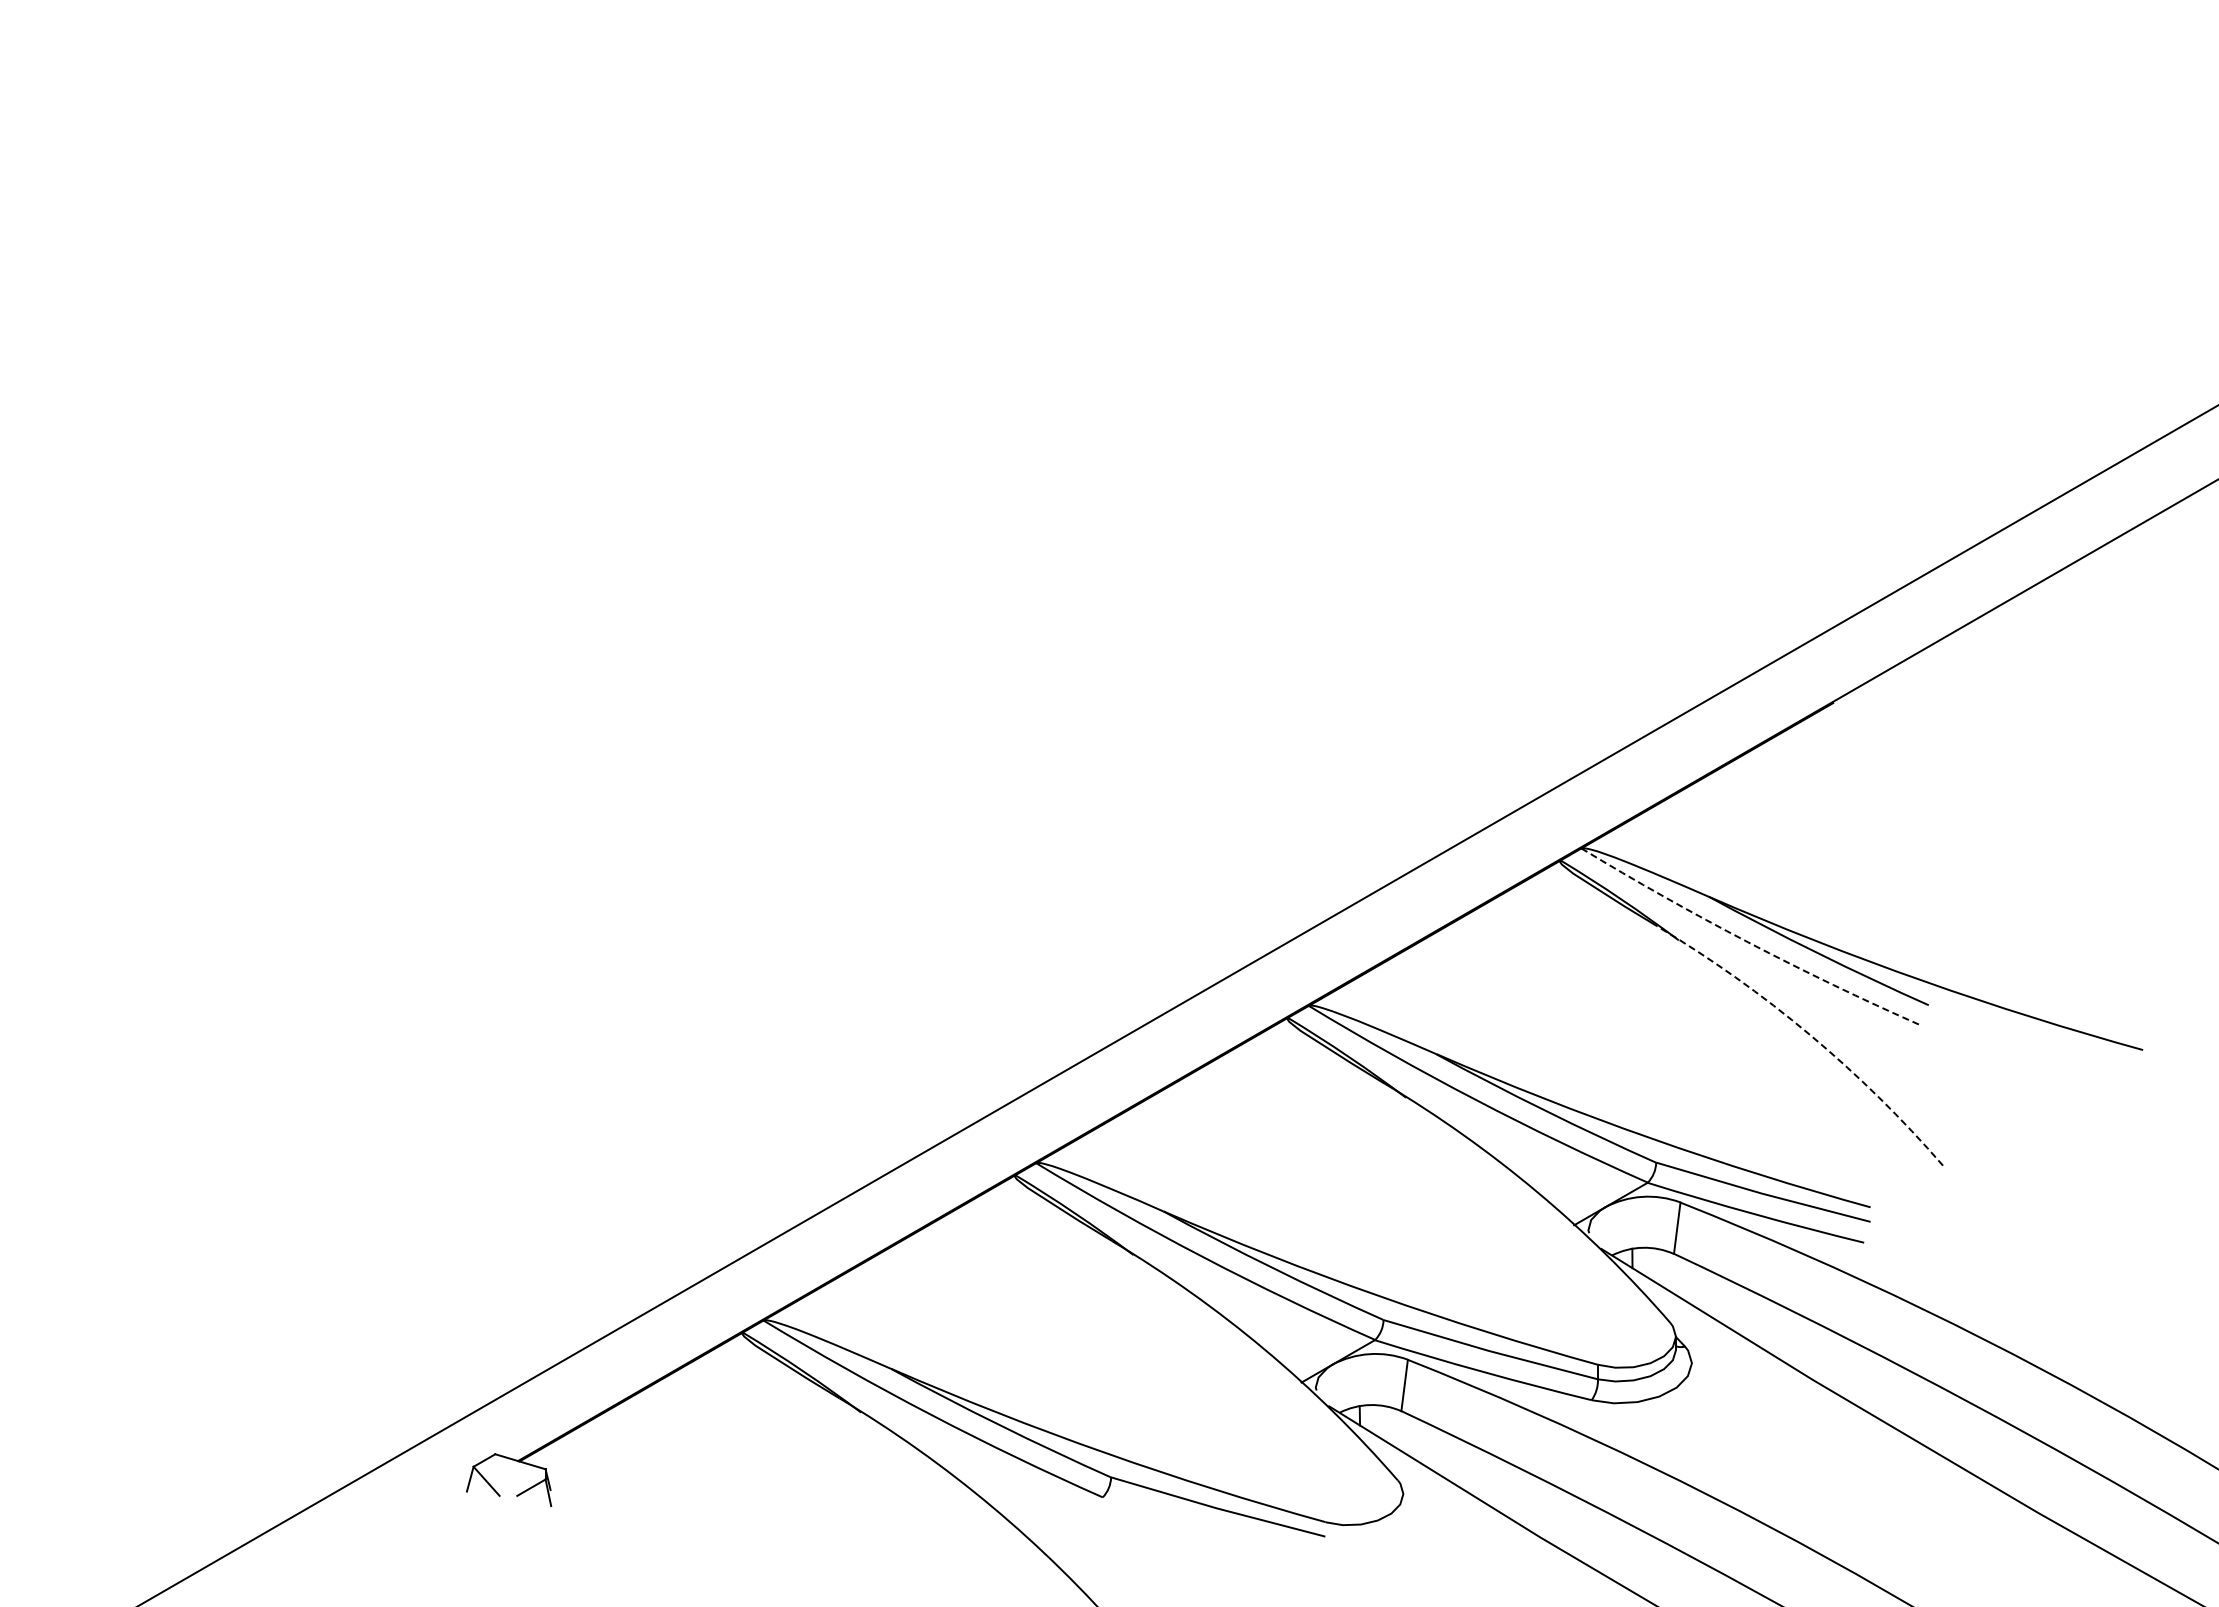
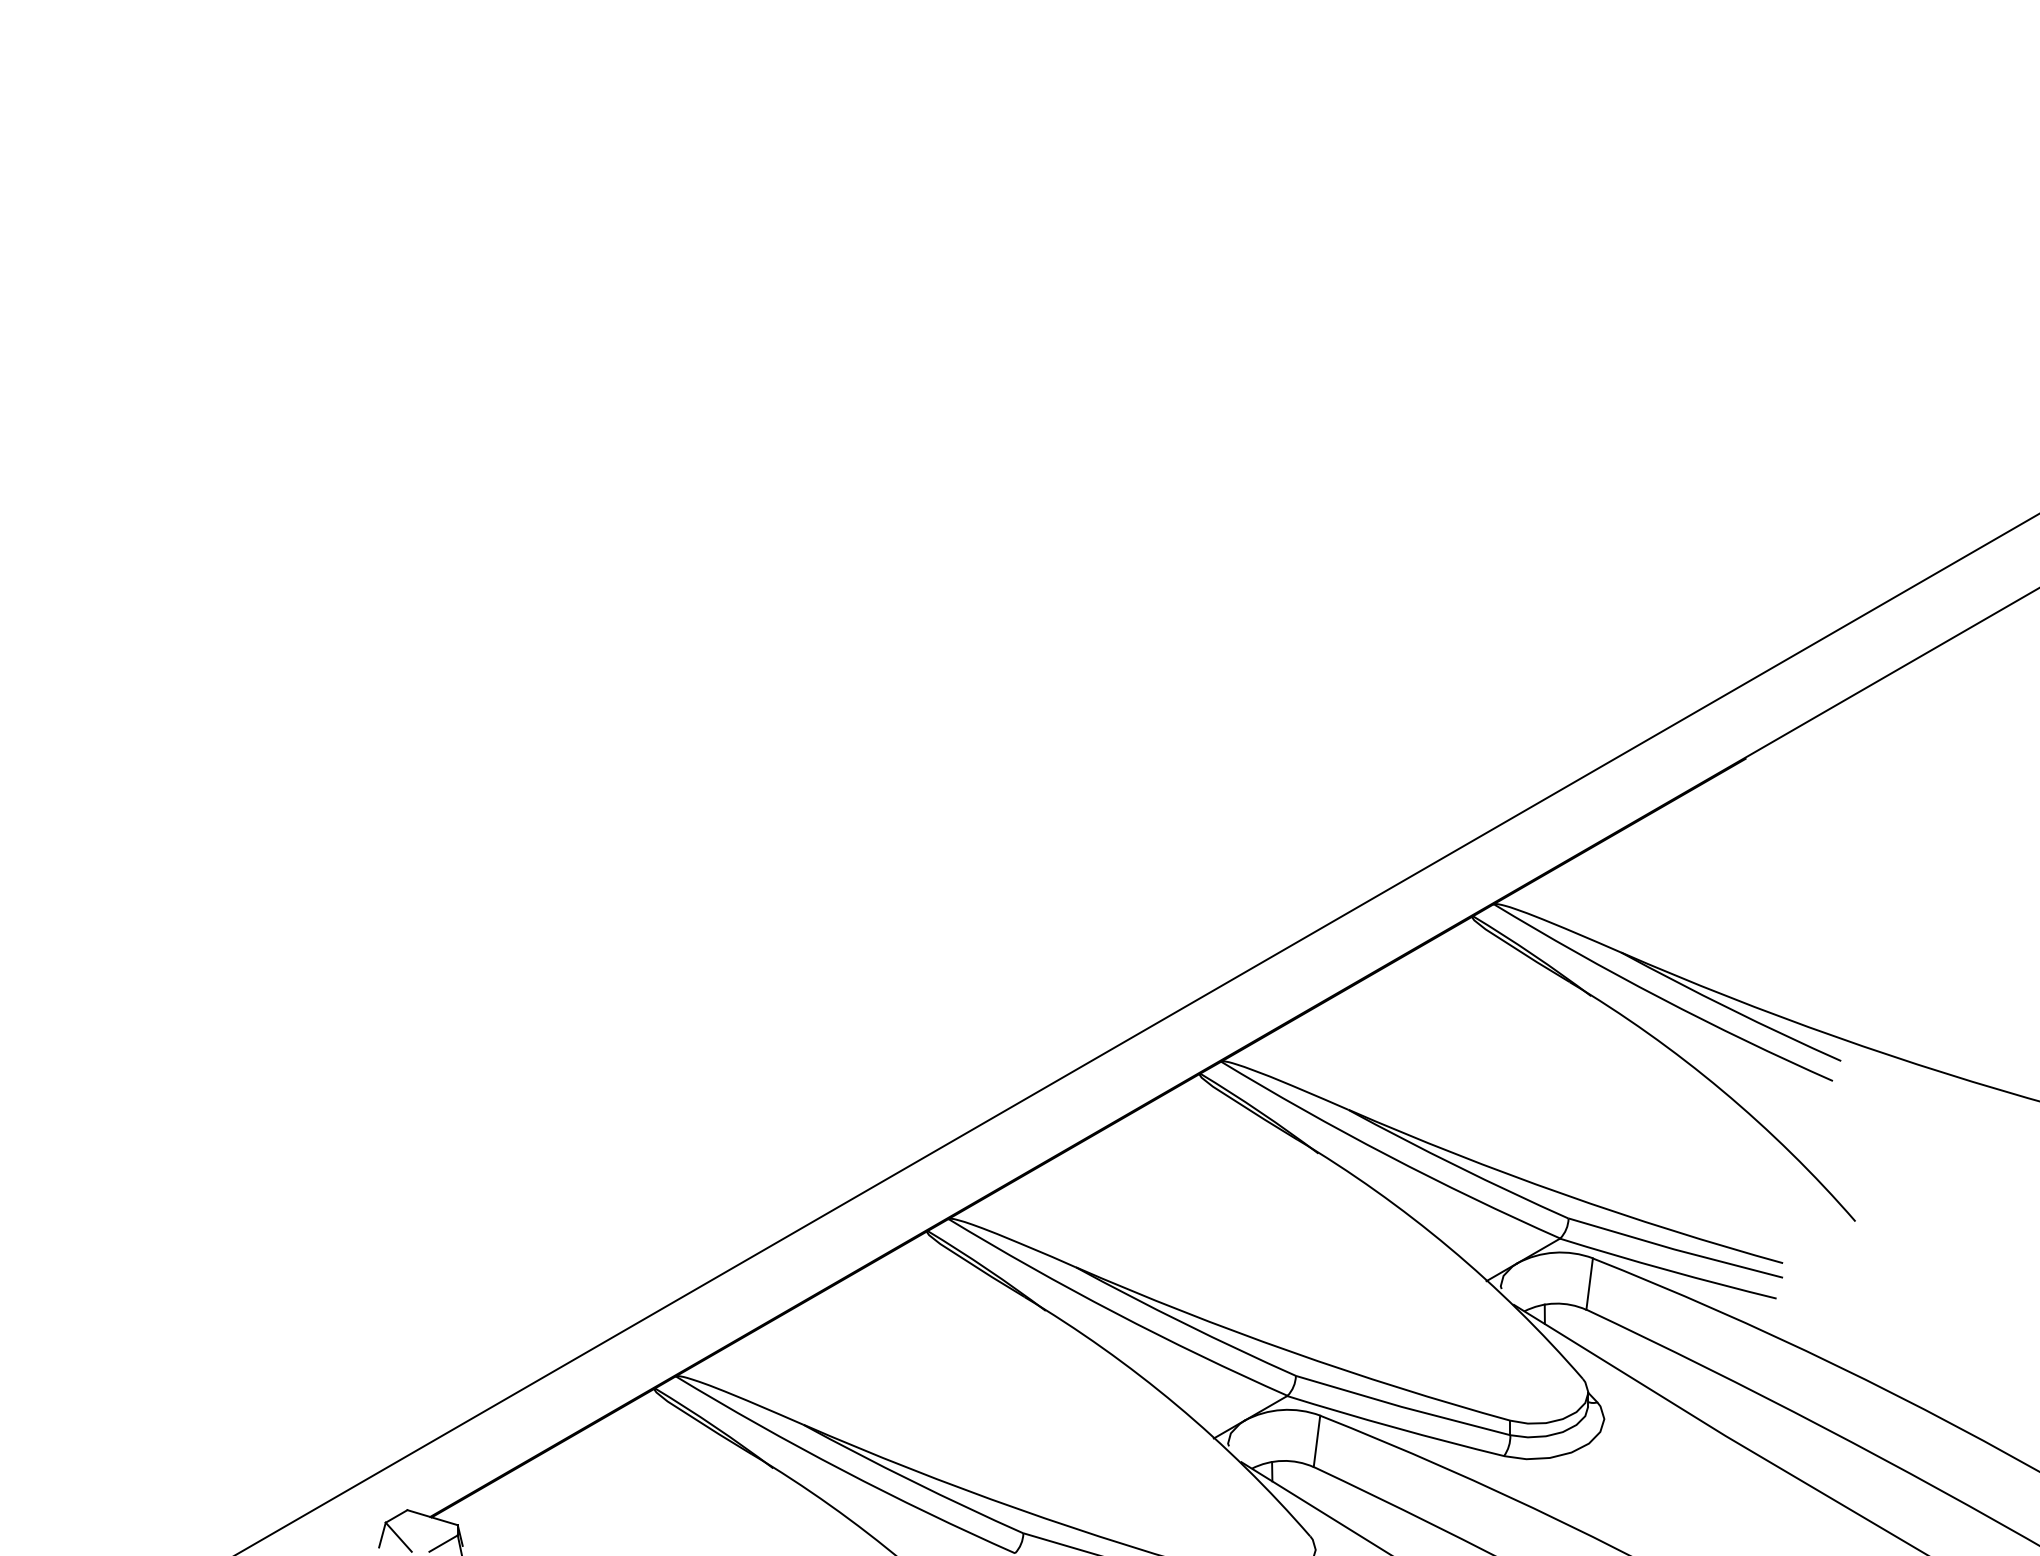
arc: (1748, 942) -> (1660, 998), dashed -> solid
arc: (1809, 1034) -> (1721, 1090), dashed -> solid

